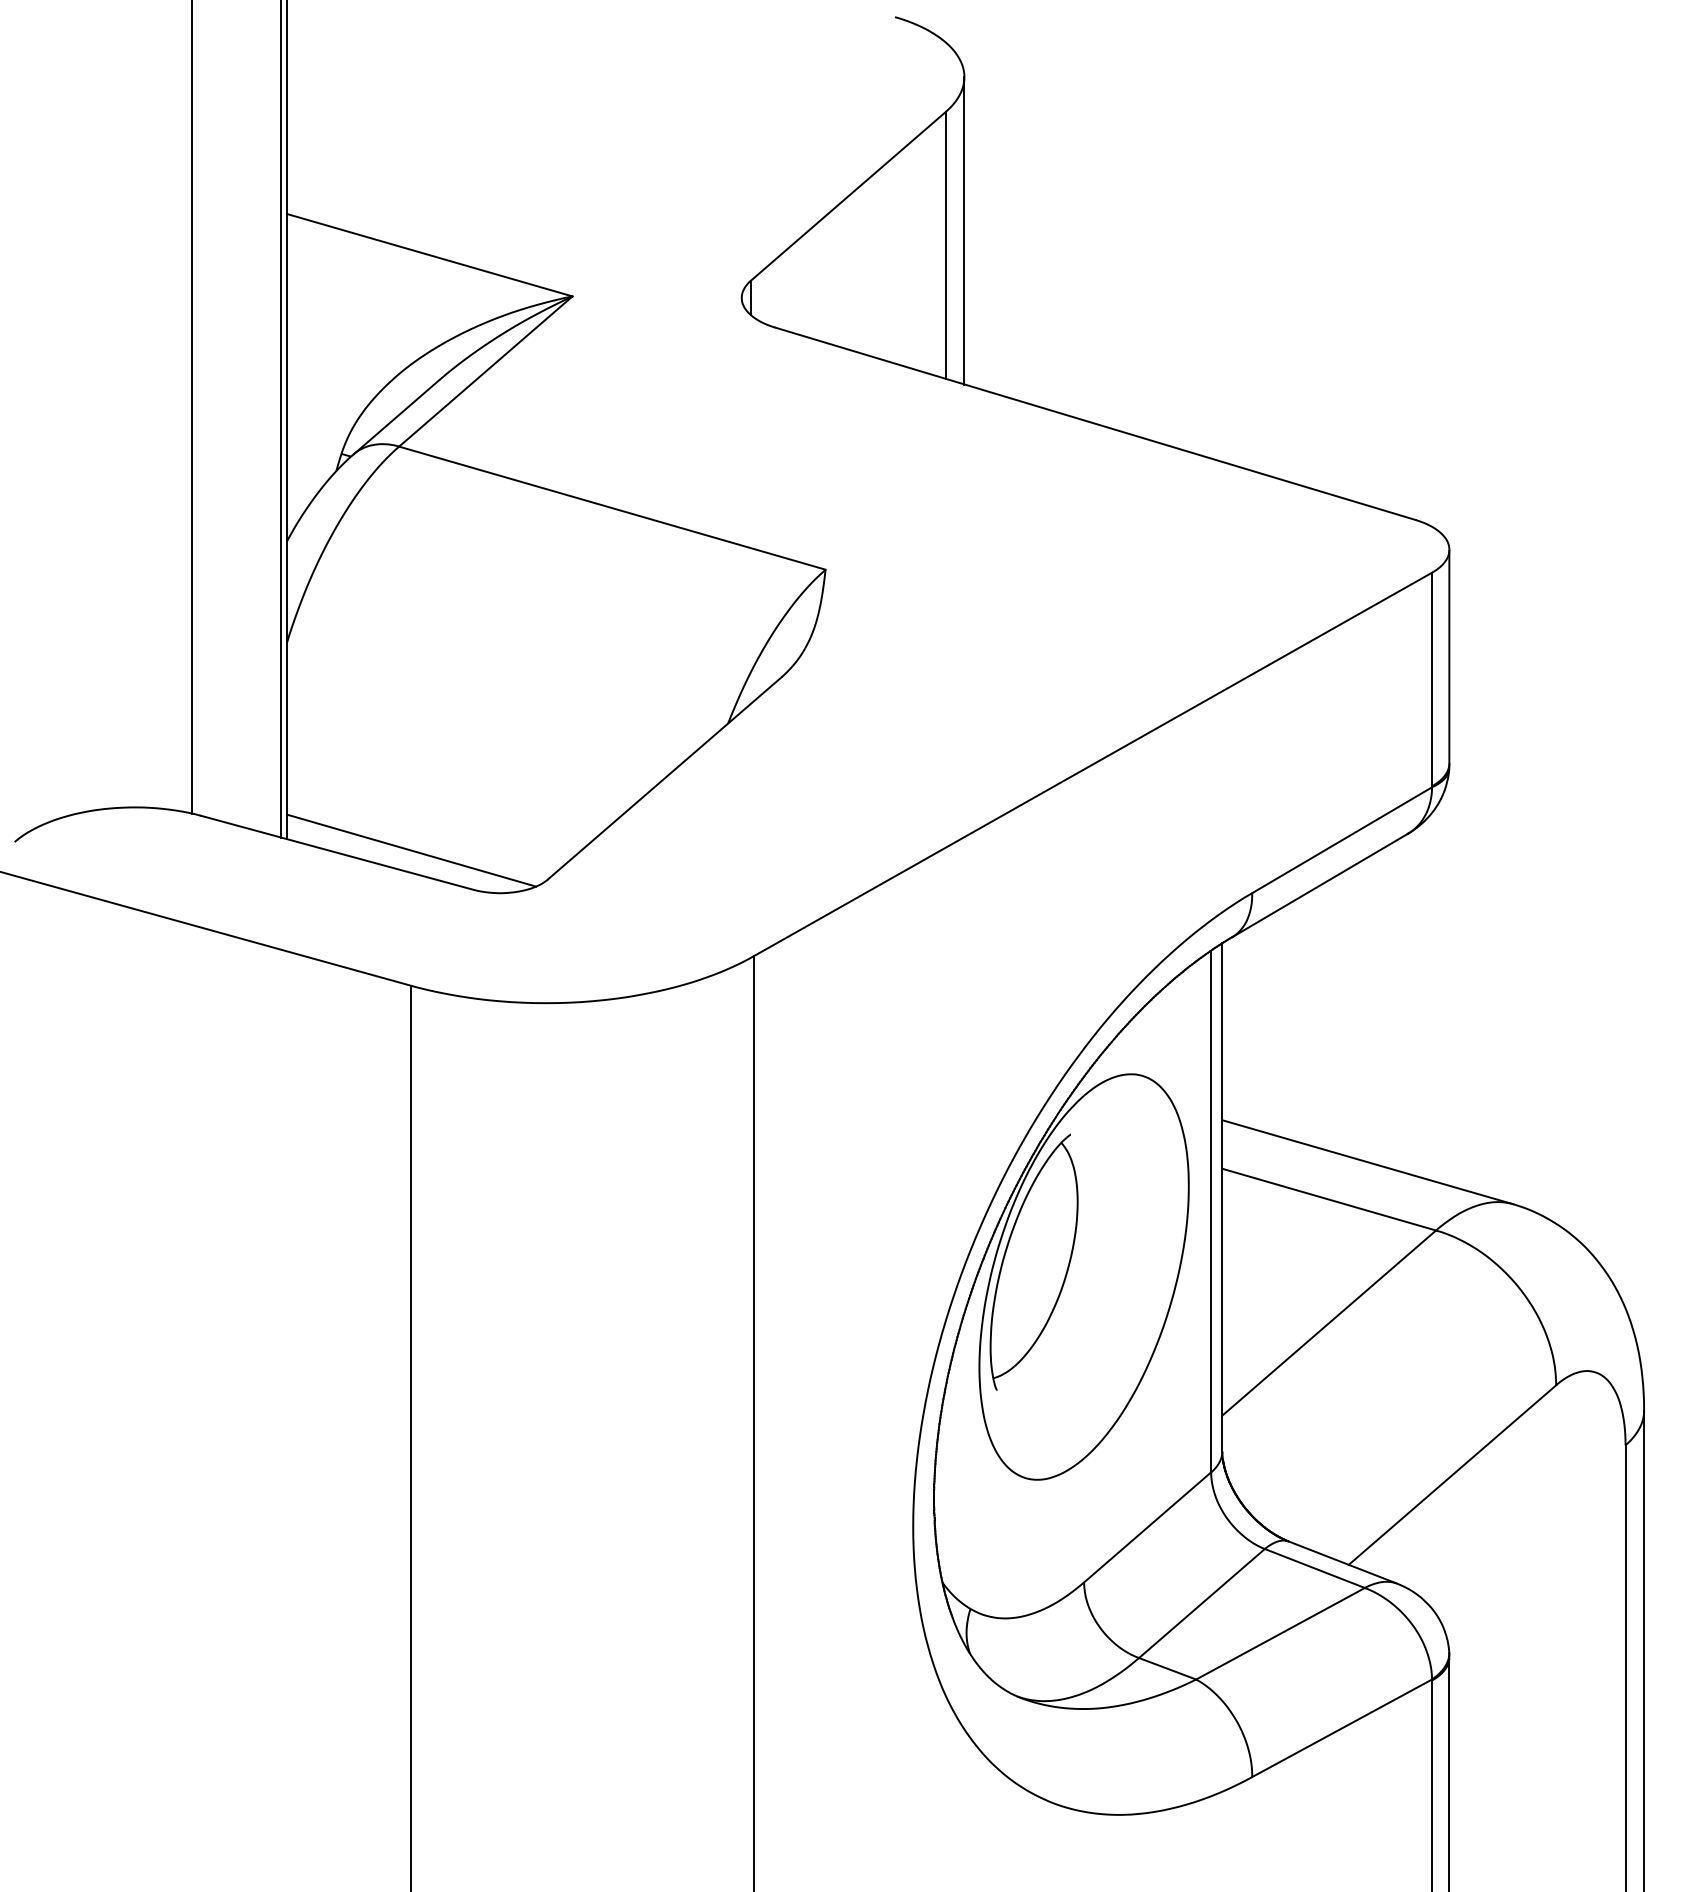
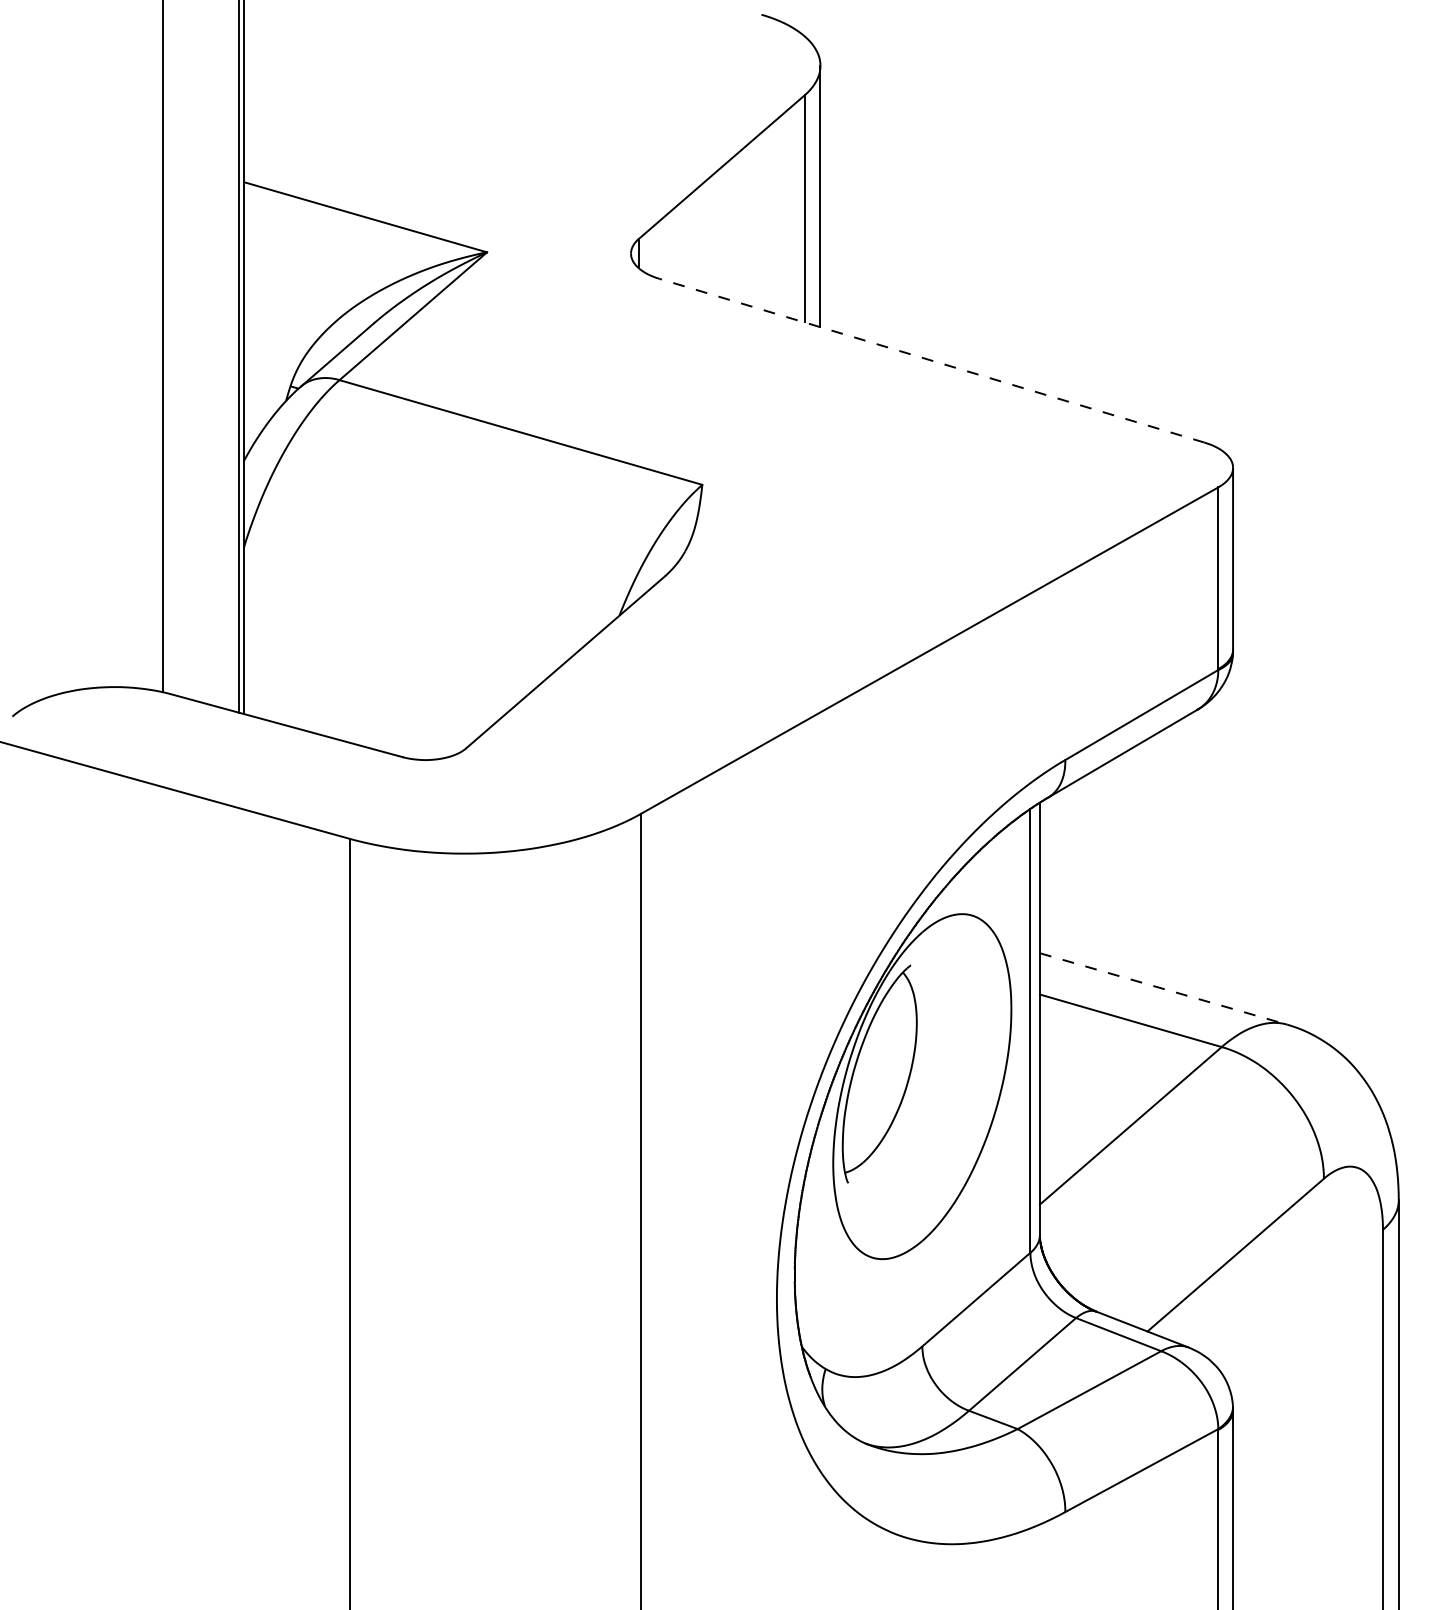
line: (1095, 423) -> (931, 360), solid -> dashed
line: (411, 850) -> (350, 723), removed
line: (1368, 1162) -> (1164, 989), solid -> dashed

